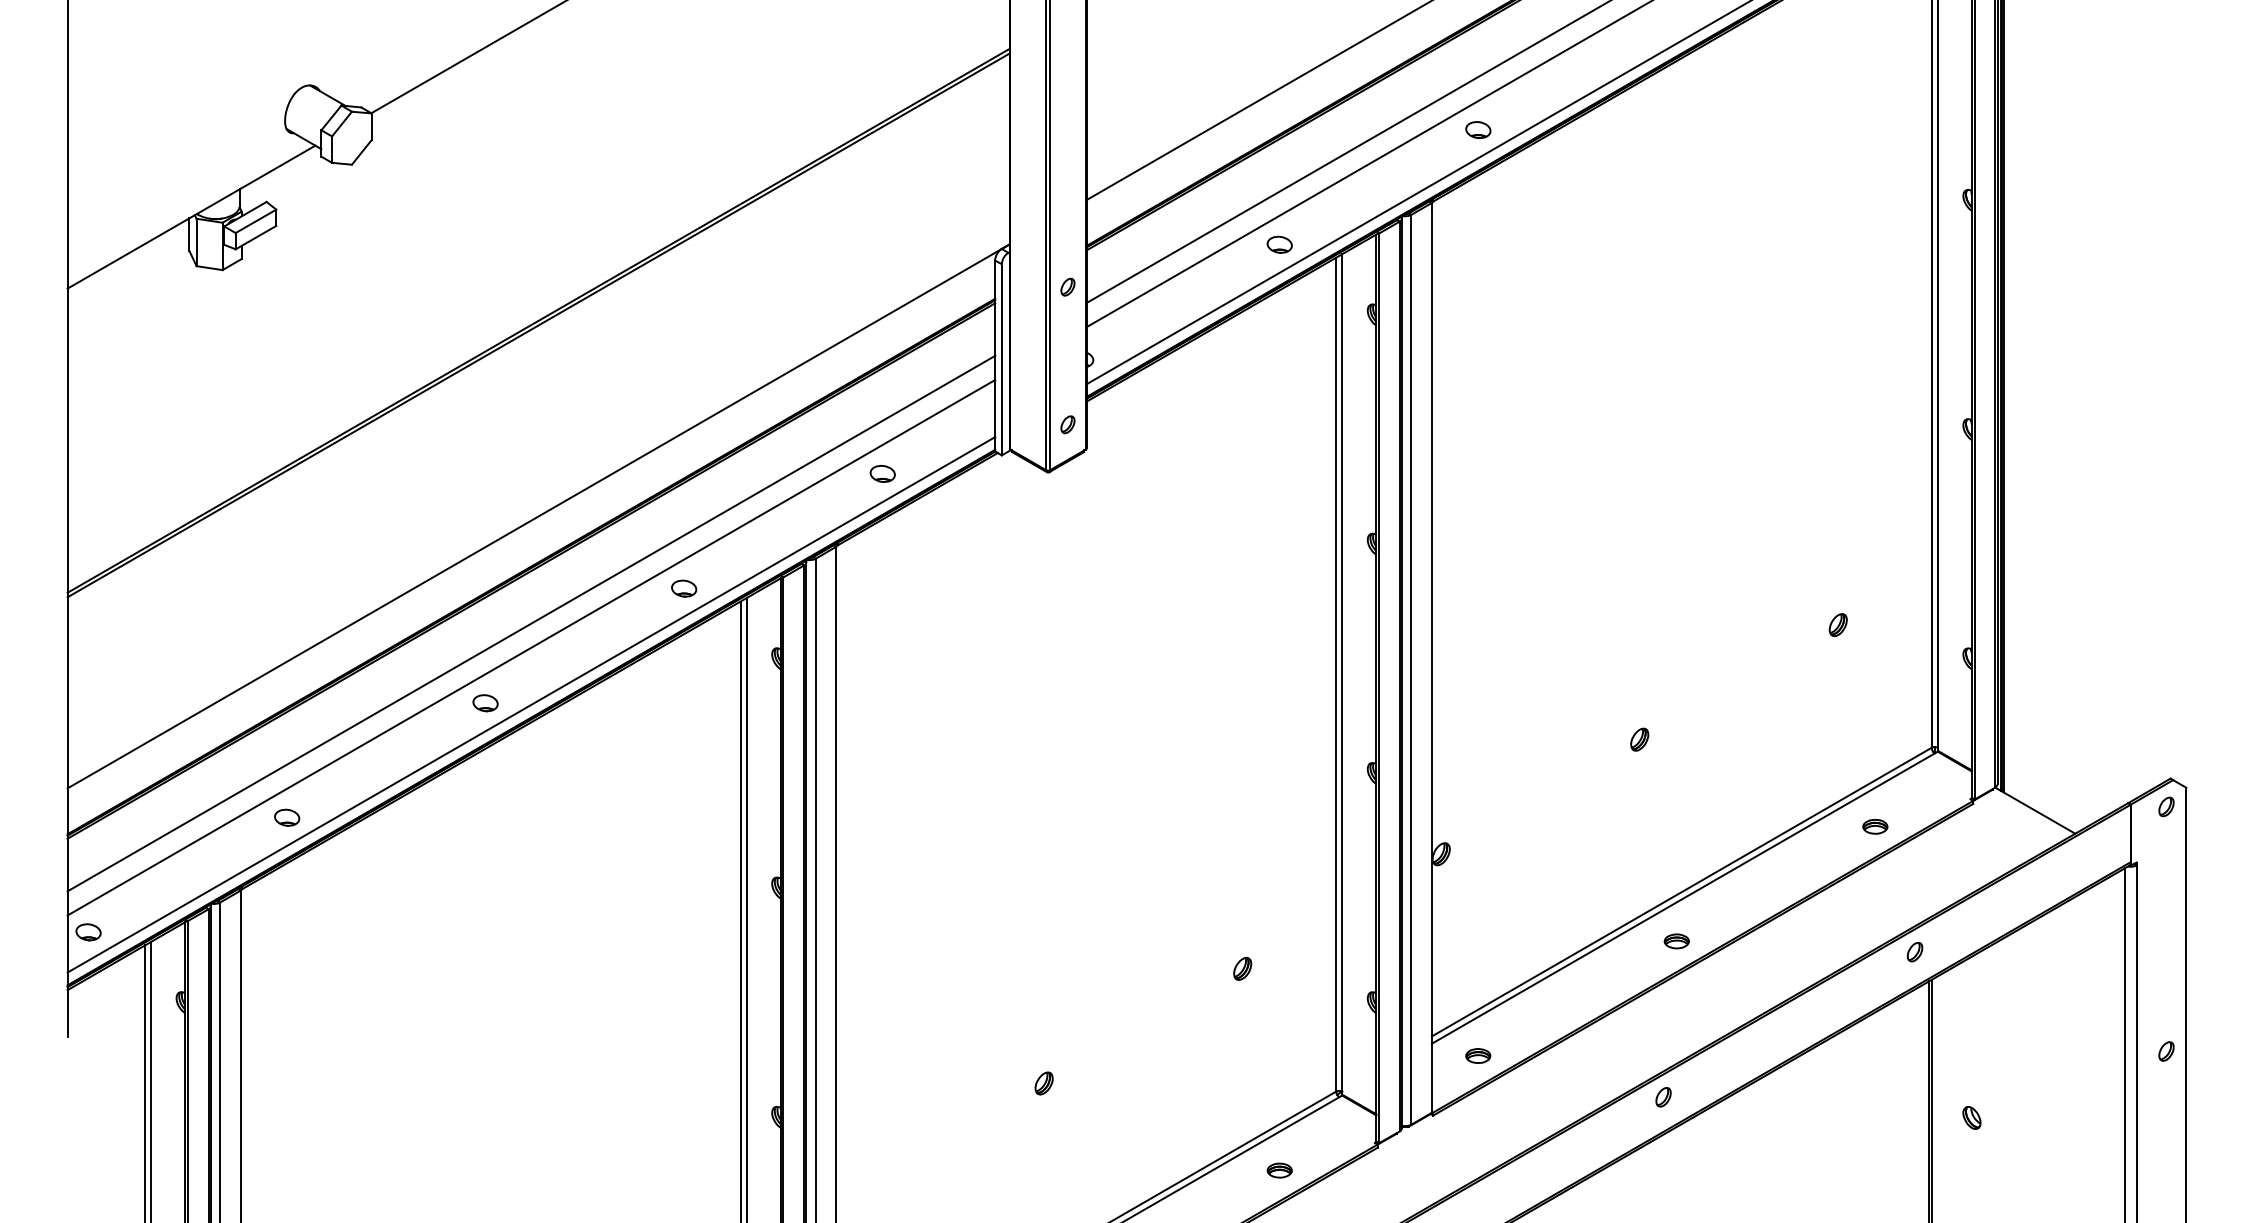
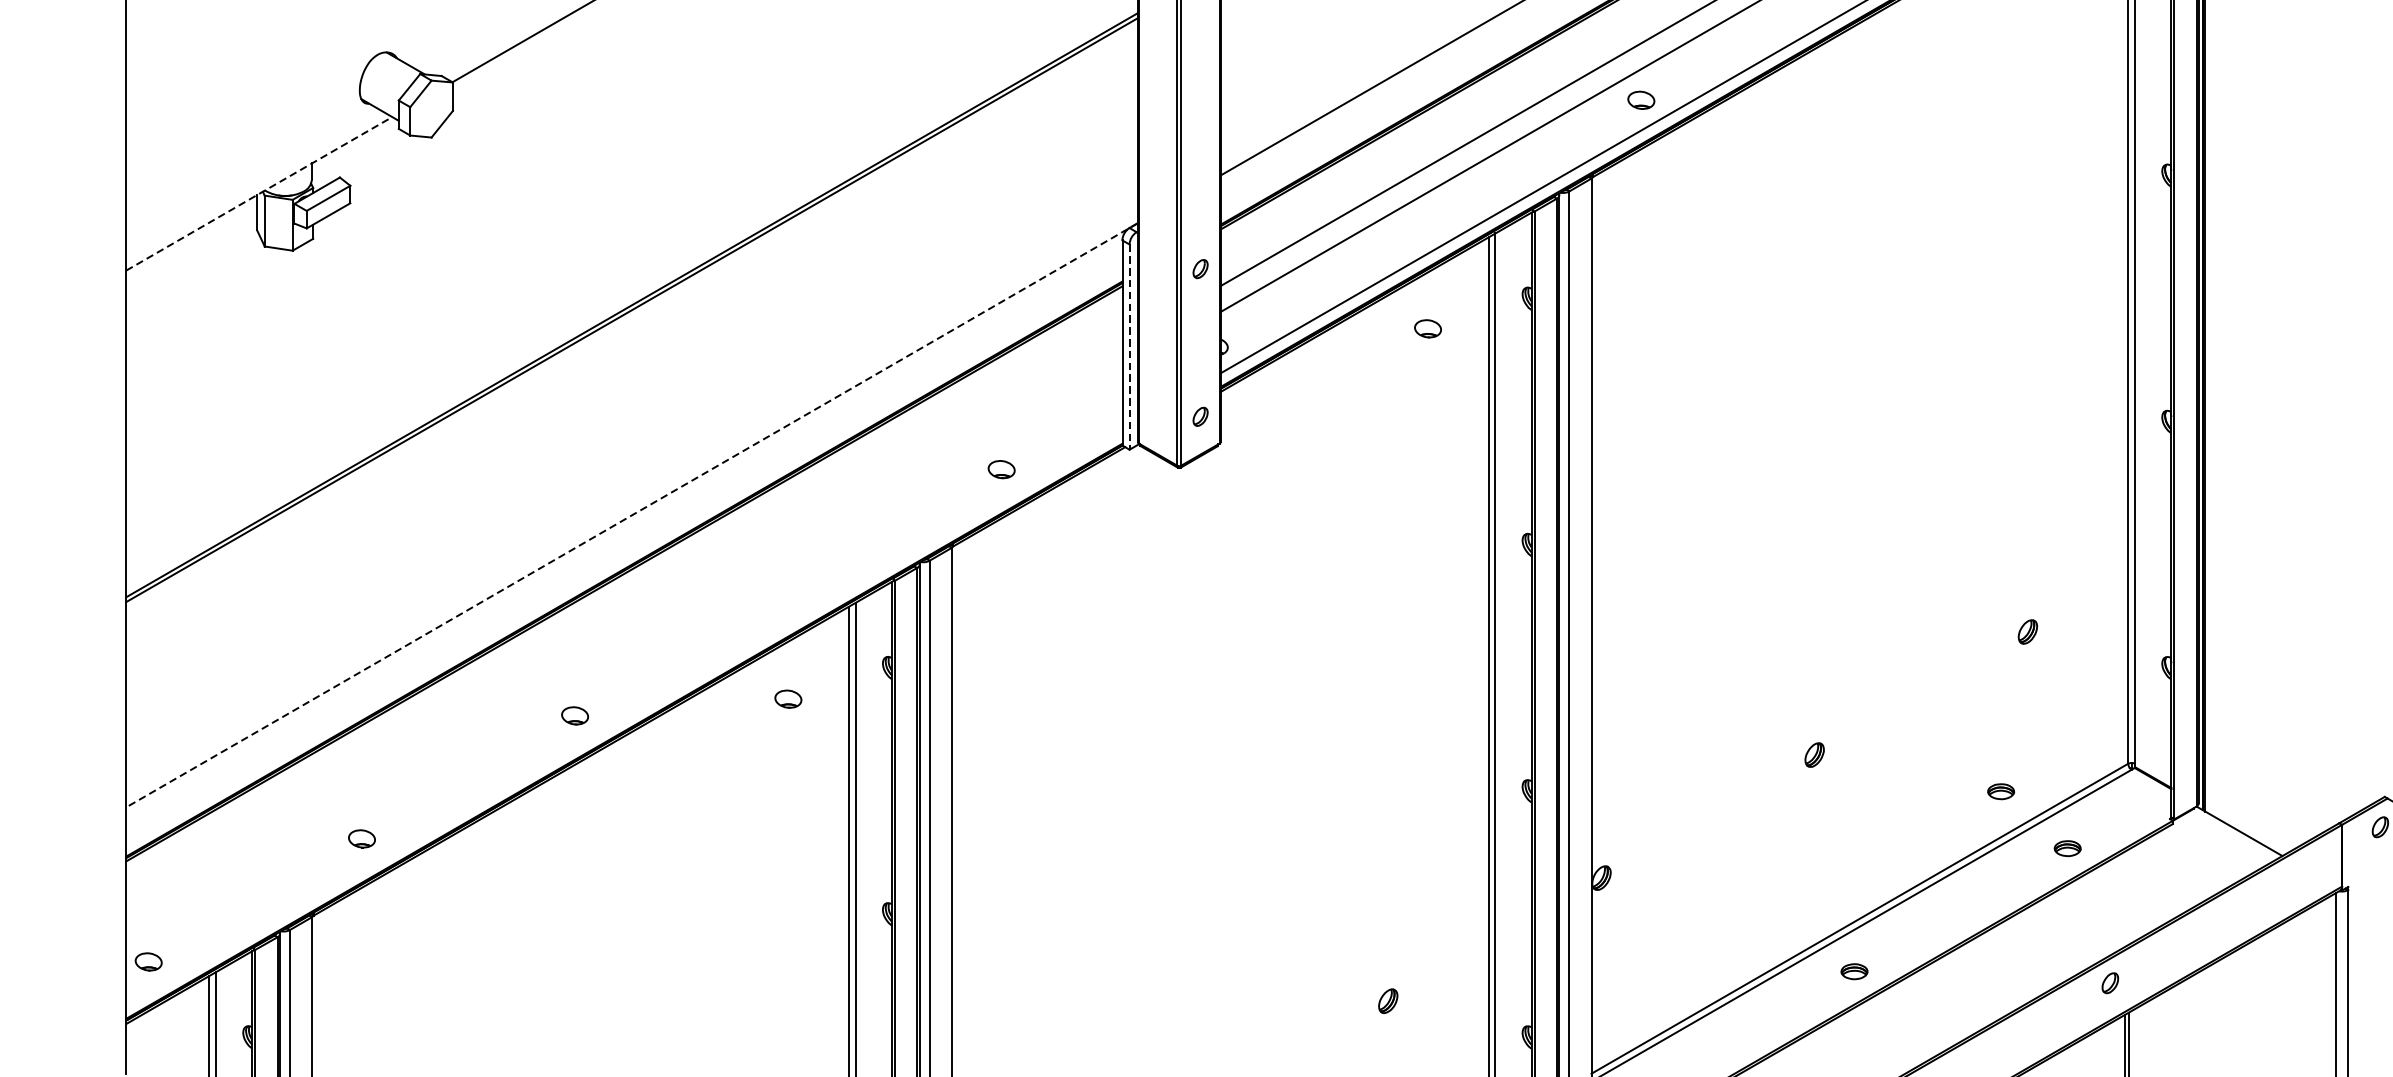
line: (191, 216) -> (259, 193), solid -> dashed
part: (1279, 244) -> (1427, 328), moved
line: (1001, 359) -> (1129, 346), solid -> dashed
line: (538, 516) -> (631, 515), solid -> dashed
part: (684, 588) -> (788, 699), moved
line: (531, 623) -> (624, 630), removed
line: (531, 647) -> (624, 656), removed
line: (531, 704) -> (624, 717), removed
part: (1813, 773) -> (2001, 791), added

